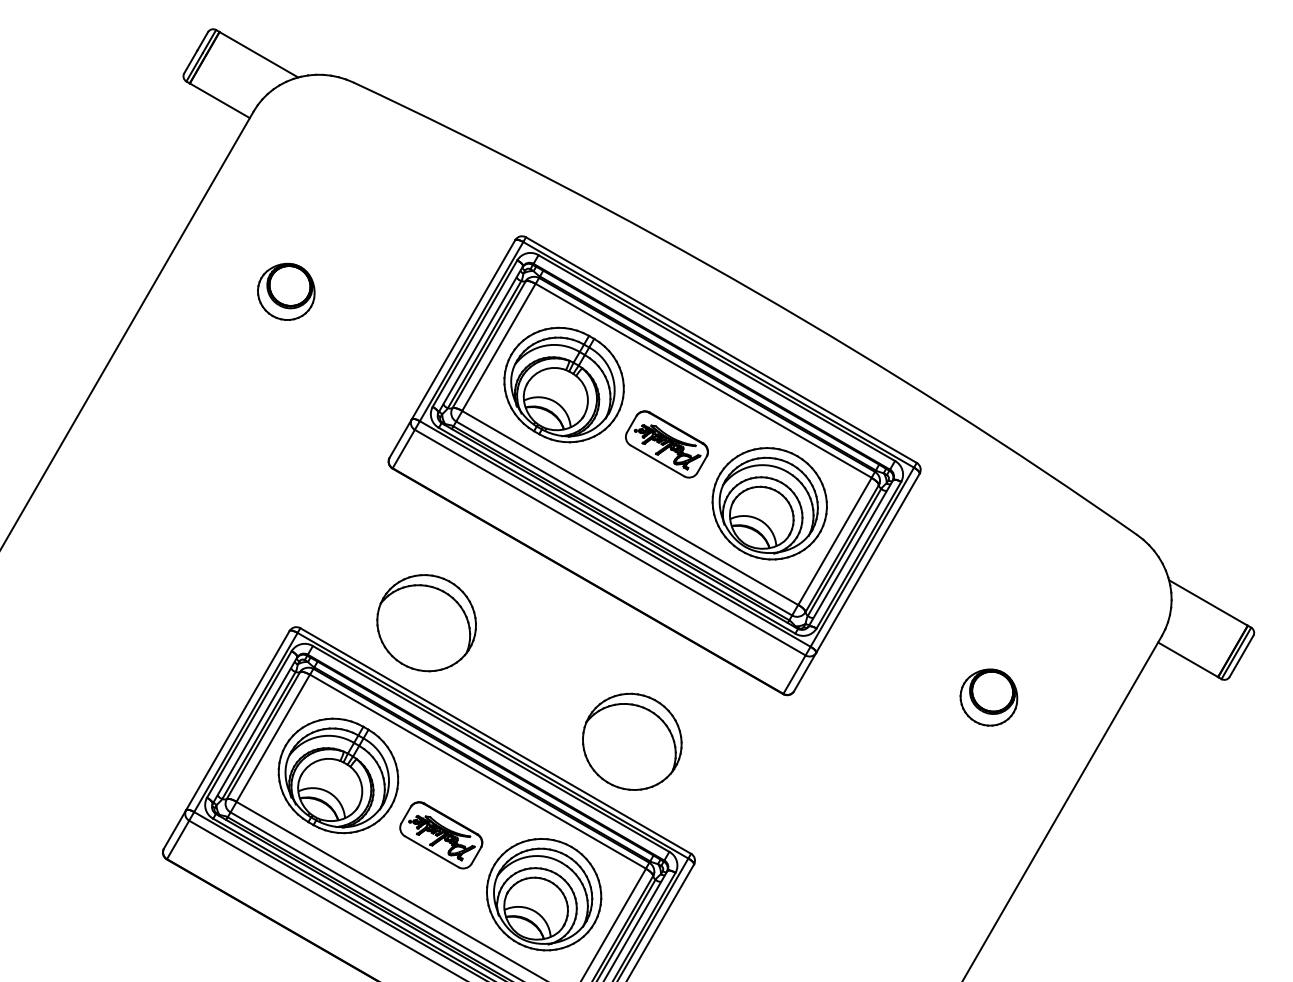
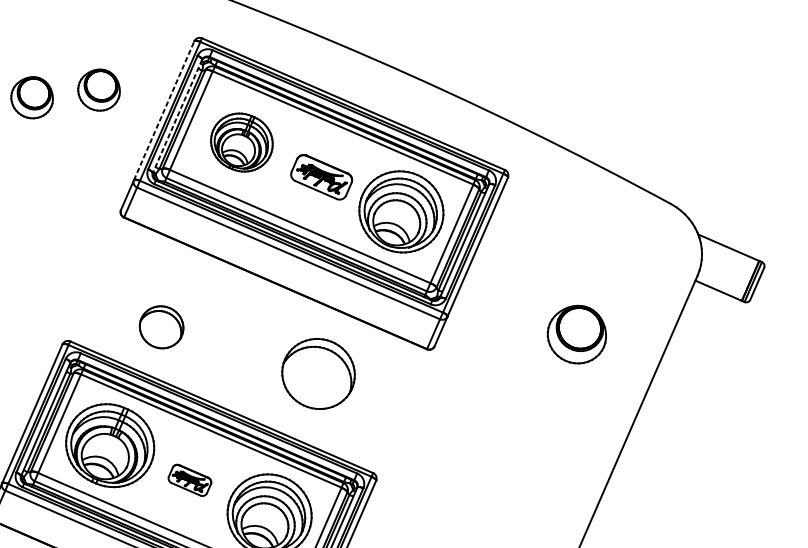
part: (378, 291) -> (99, 89), added
line: (463, 329) -> (164, 110), solid -> dashed
line: (480, 339) -> (177, 116), solid -> dashed
part: (563, 384) -> (241, 142), size x0.7
part: (426, 623) -> (161, 327), size x0.6
part: (988, 697) -> (576, 334), size x1.4
part: (632, 741) -> (318, 373), moved
part: (441, 835) -> (190, 480), size x0.7

